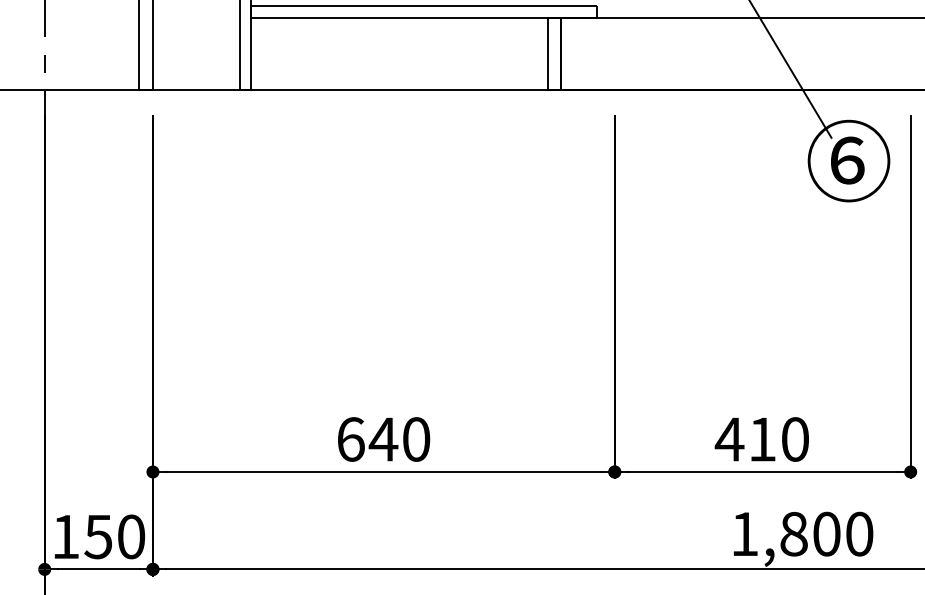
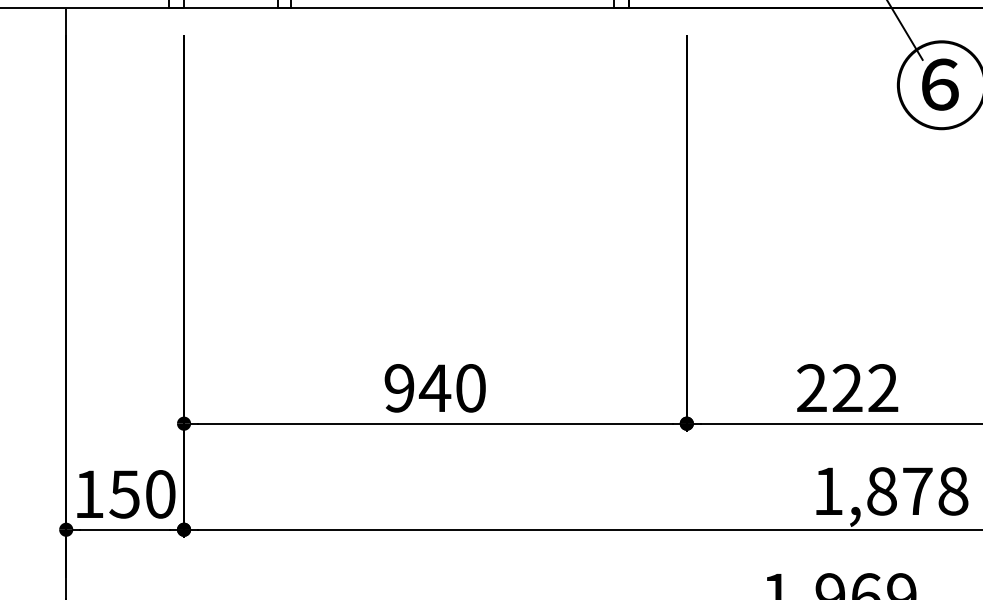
text: (350, 439) -> (399, 388), 640 -> 940
text: (761, 439) -> (846, 388), 410 -> 222
text: (843, 533) -> (935, 490), 1,800 -> 1,878

